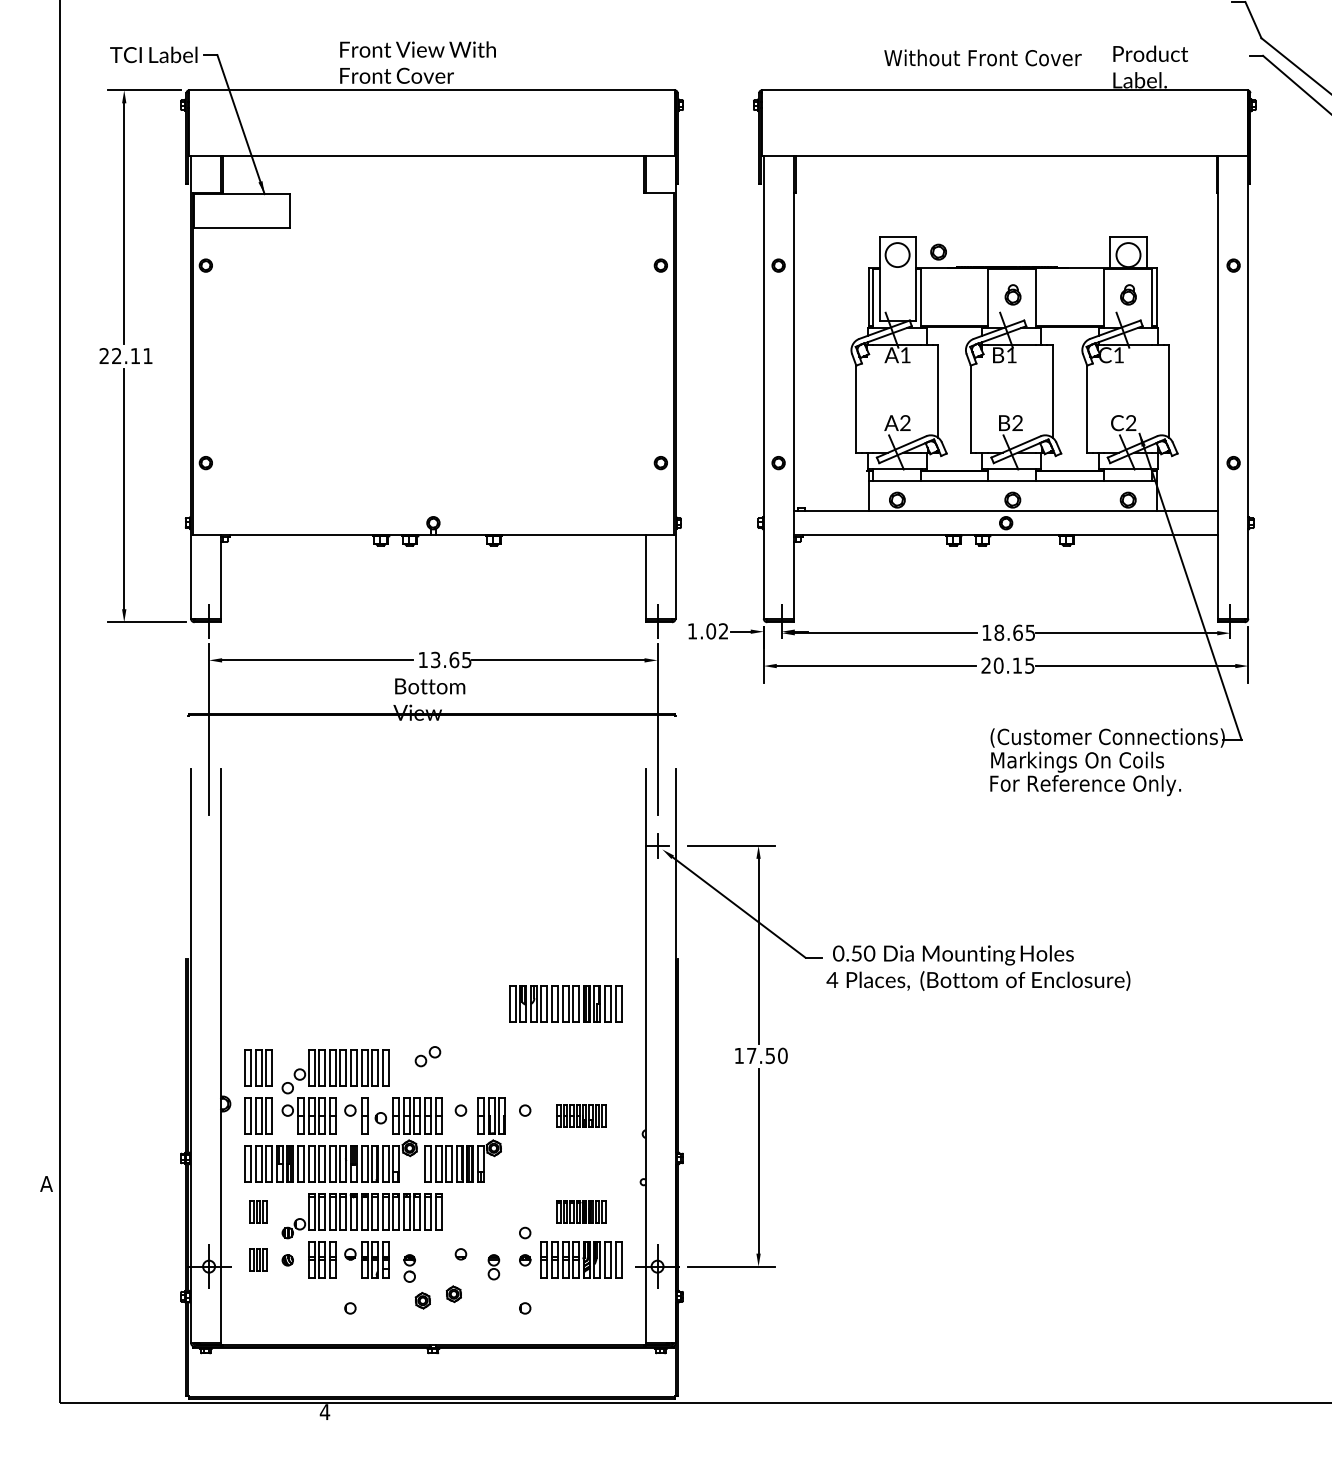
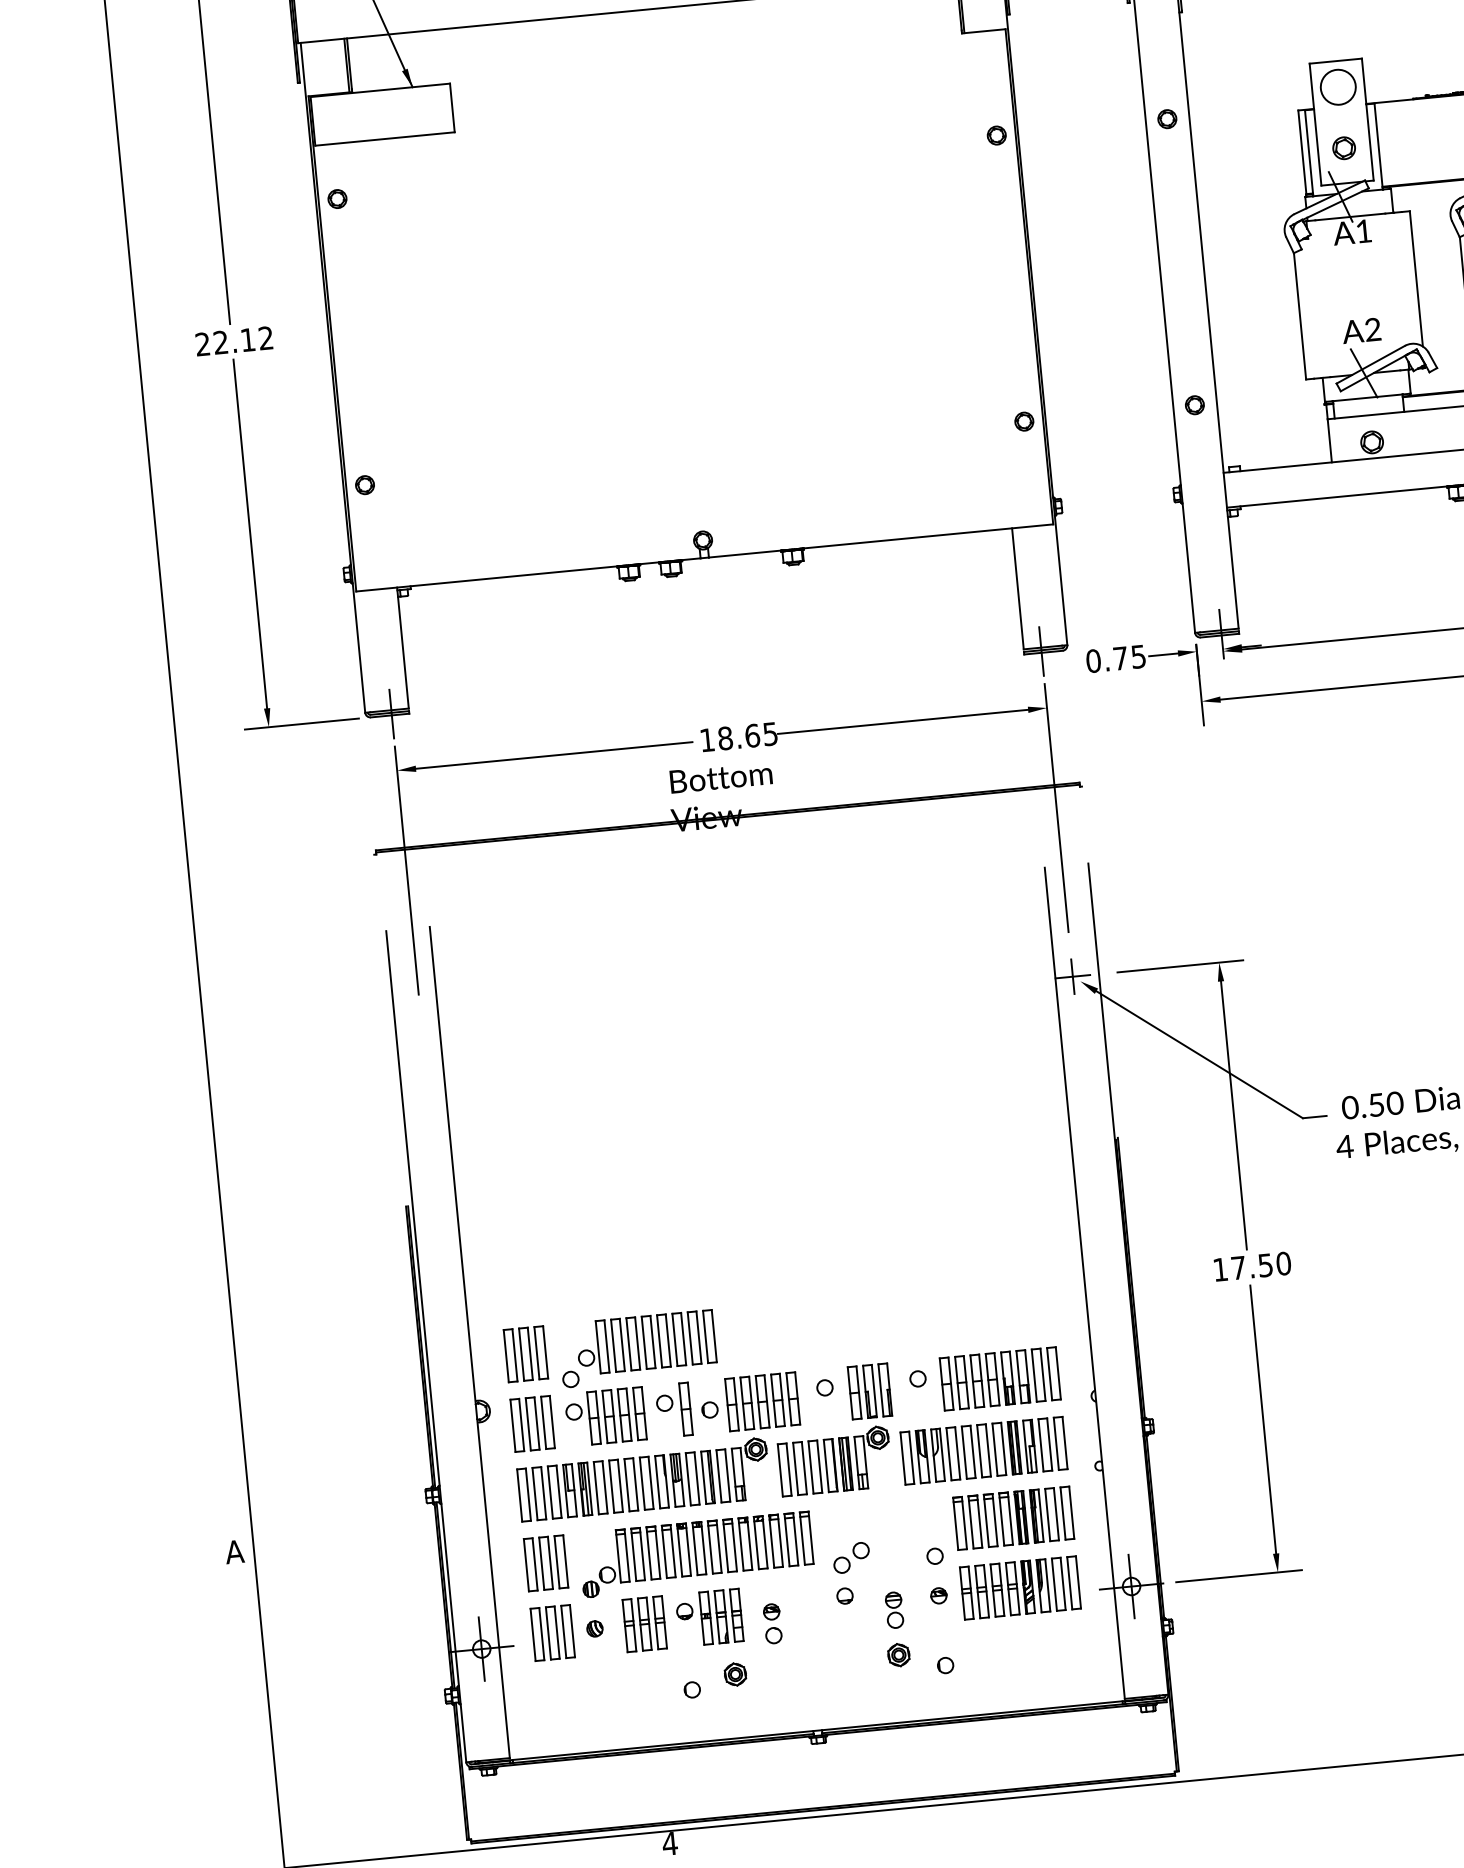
part: (938, 251) -> (1343, 147), moved
text: (147, 355) -> (265, 337), 22.11 -> 22.12
text: (707, 631) -> (1115, 659), 1.02 -> 0.75
text: (435, 659) -> (725, 737), 13.65 -> 18.65
part: (565, 1003) -> (983, 1449), moved
part: (427, 1056) -> (850, 1557), moved
part: (581, 1115) -> (1000, 1378), size x1.67
part: (258, 1211) -> (545, 1562), size x1.67
part: (581, 1211) -> (1013, 1517), size x1.67
part: (258, 1259) -> (552, 1631), size x1.67
part: (453, 1294) -> (898, 1655), moved
part: (422, 1300) -> (734, 1674), moved

